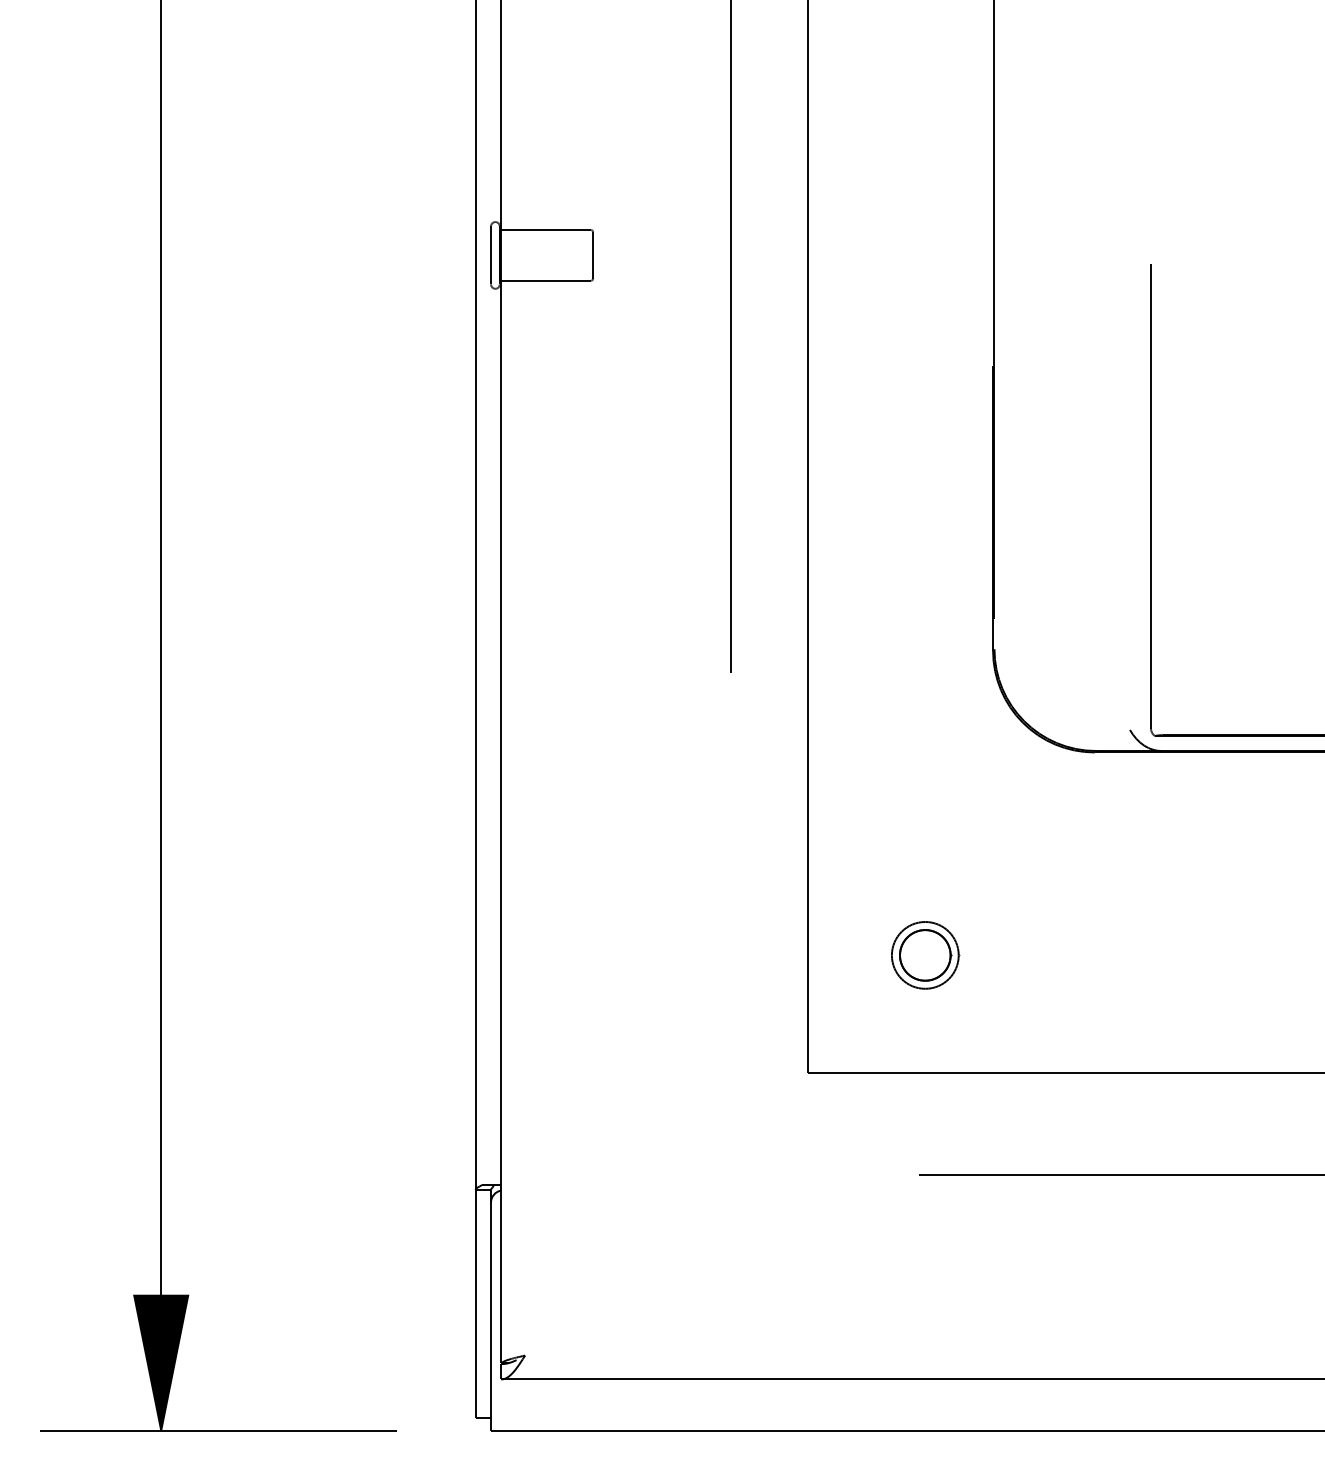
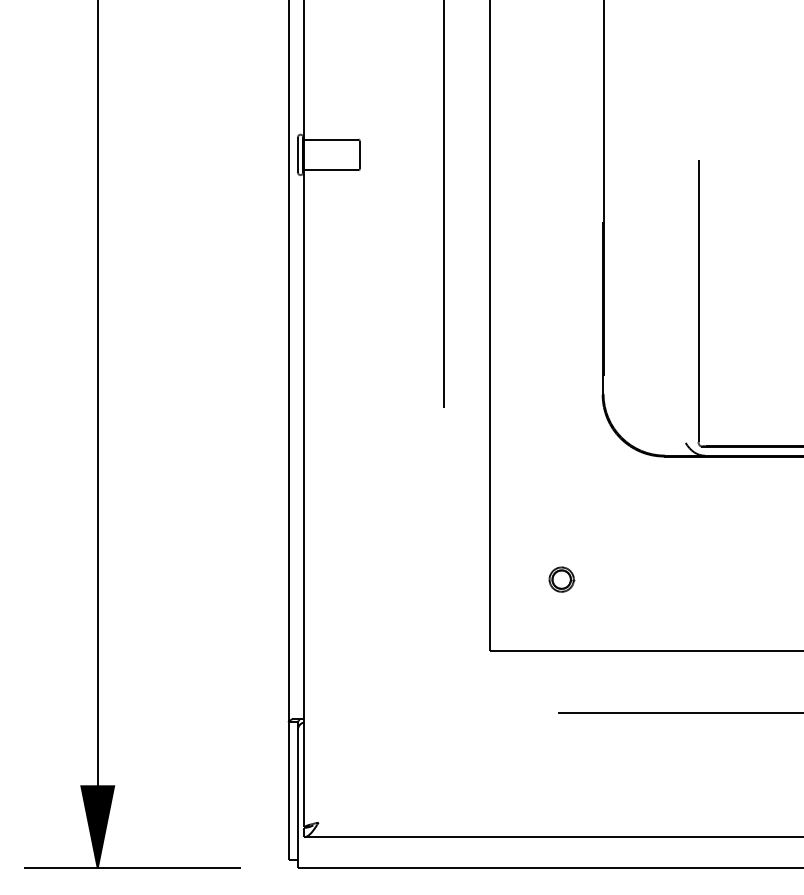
part: (925, 954) -> (561, 579), size x0.6

